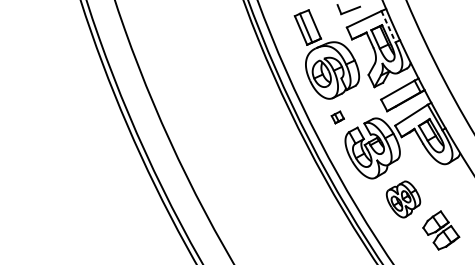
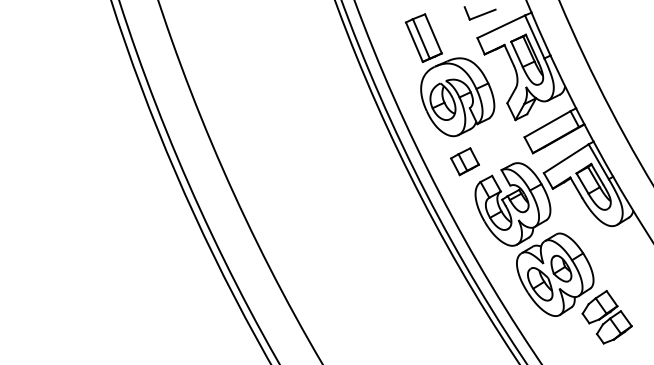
line: (388, 26) -> (534, 36), dashed -> solid
part: (337, 117) -> (464, 161), size x1.67
part: (403, 199) -> (555, 274), size x1.67

